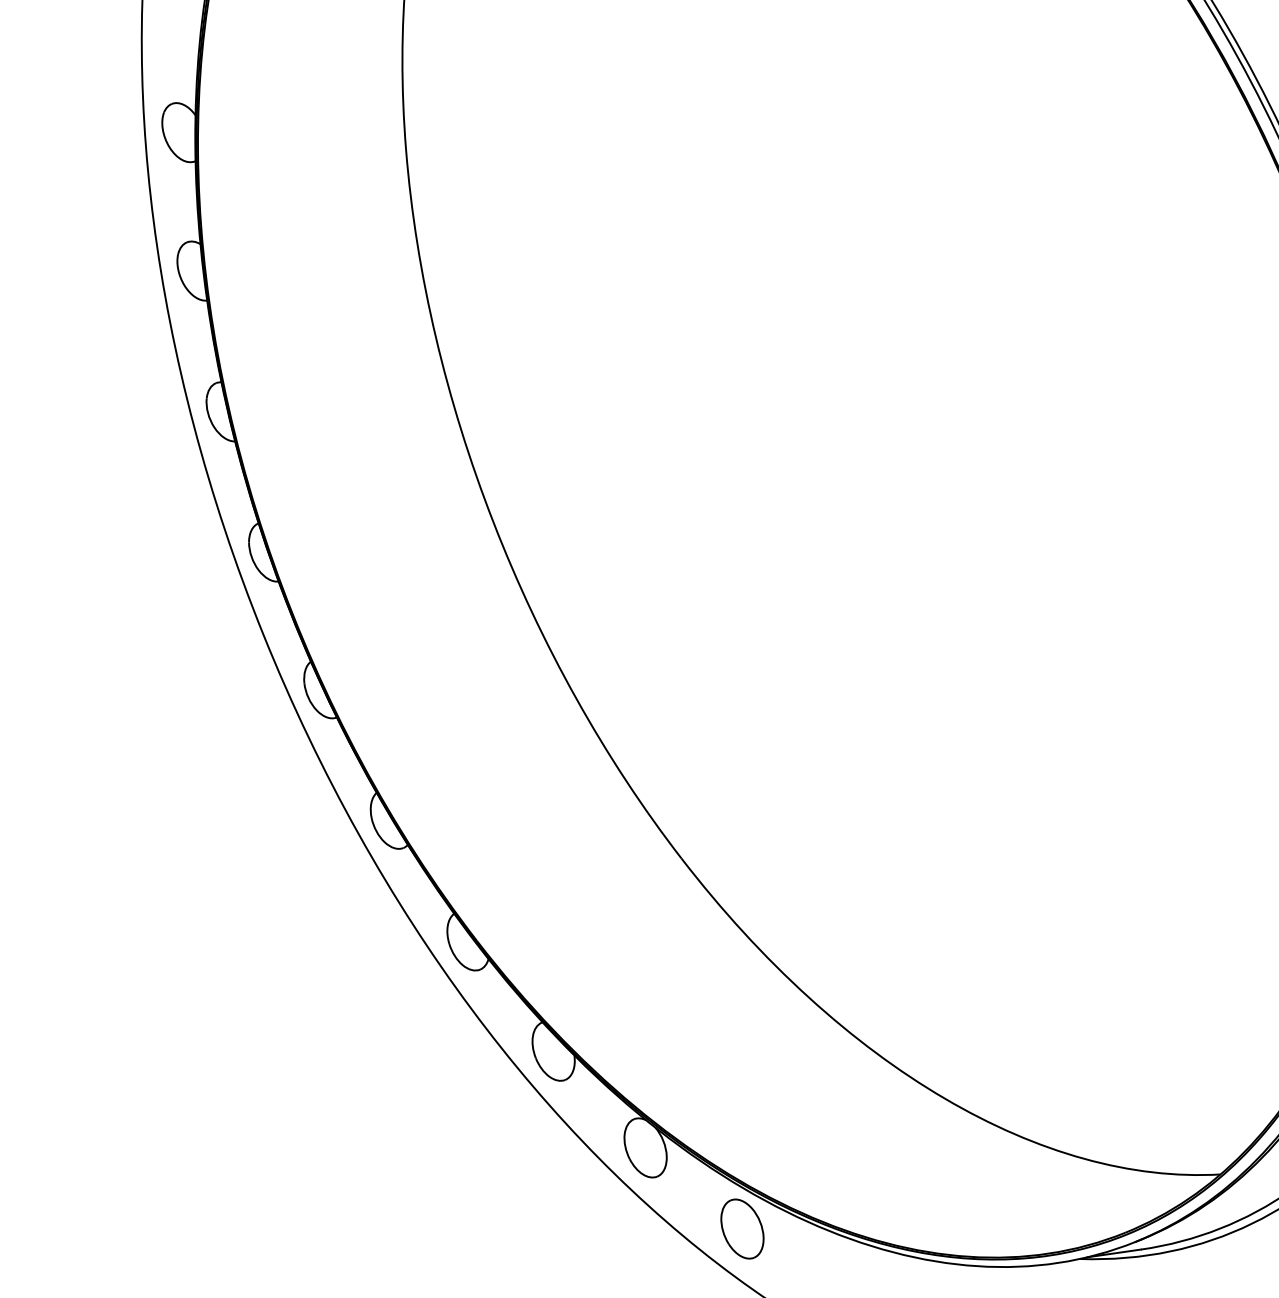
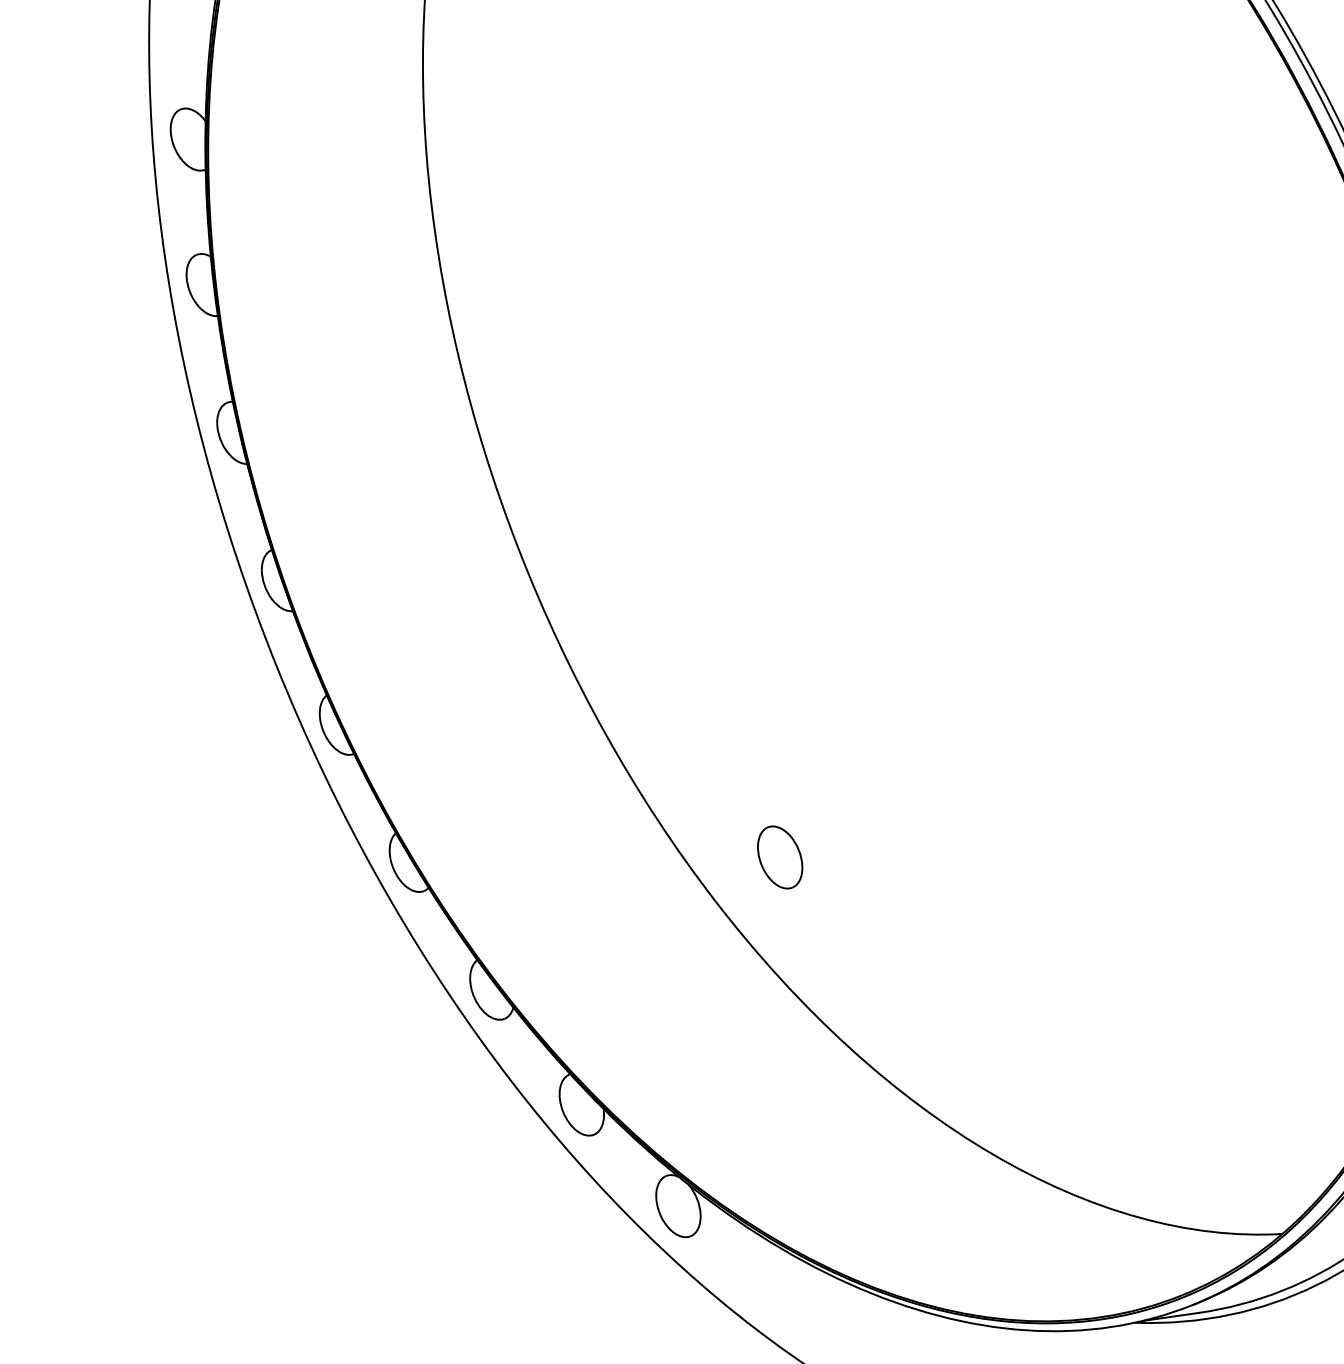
part: (742, 1228) -> (780, 856), moved

